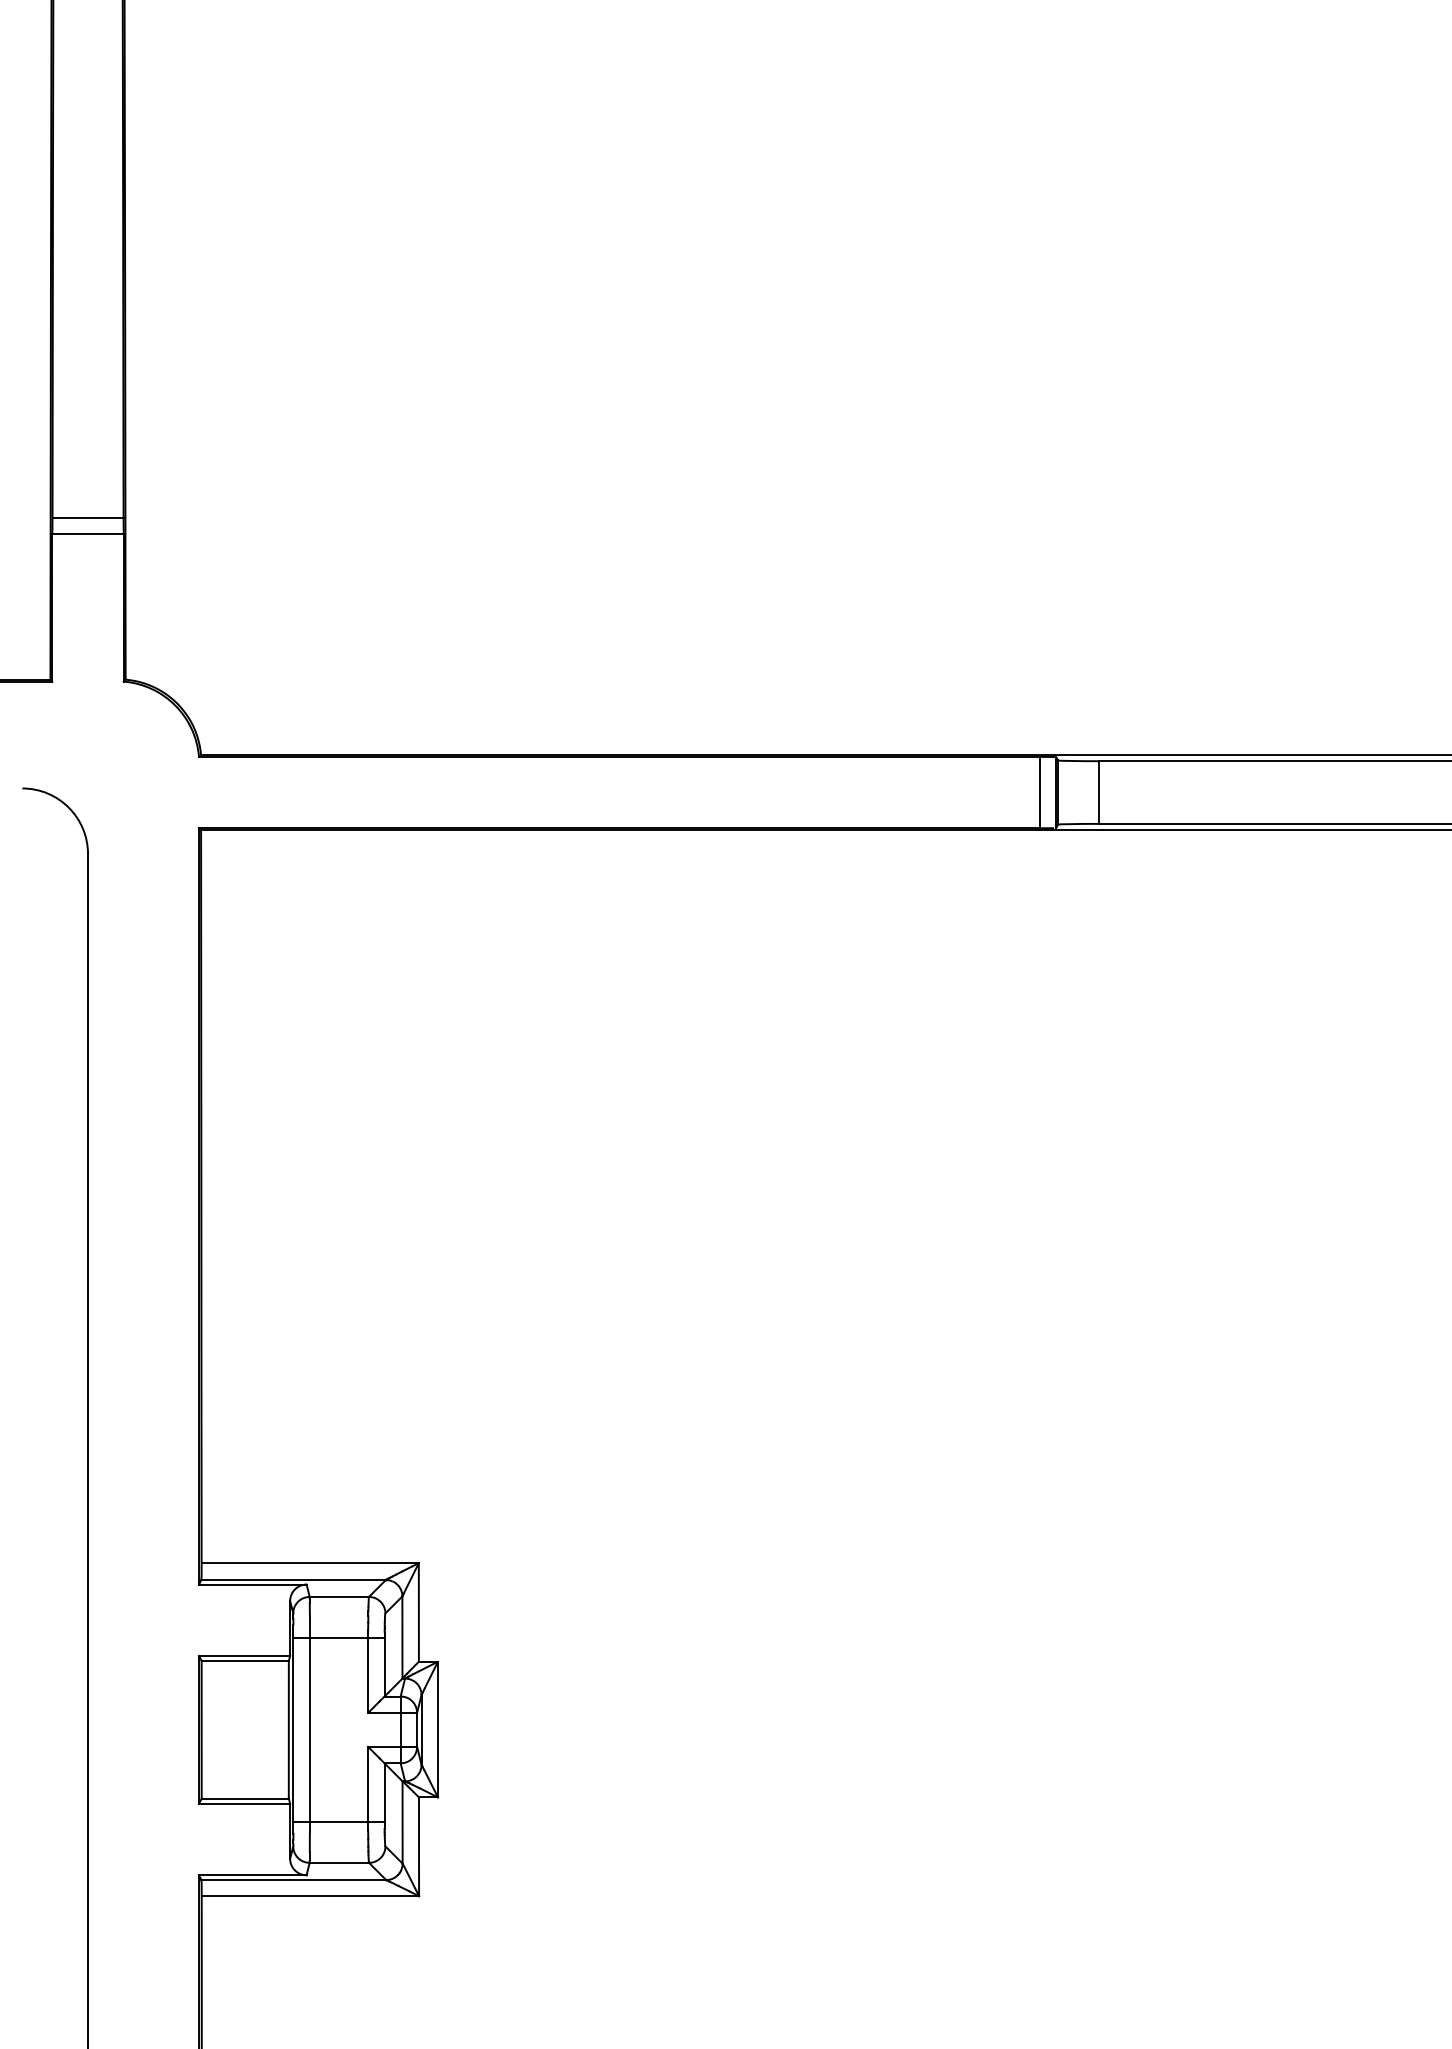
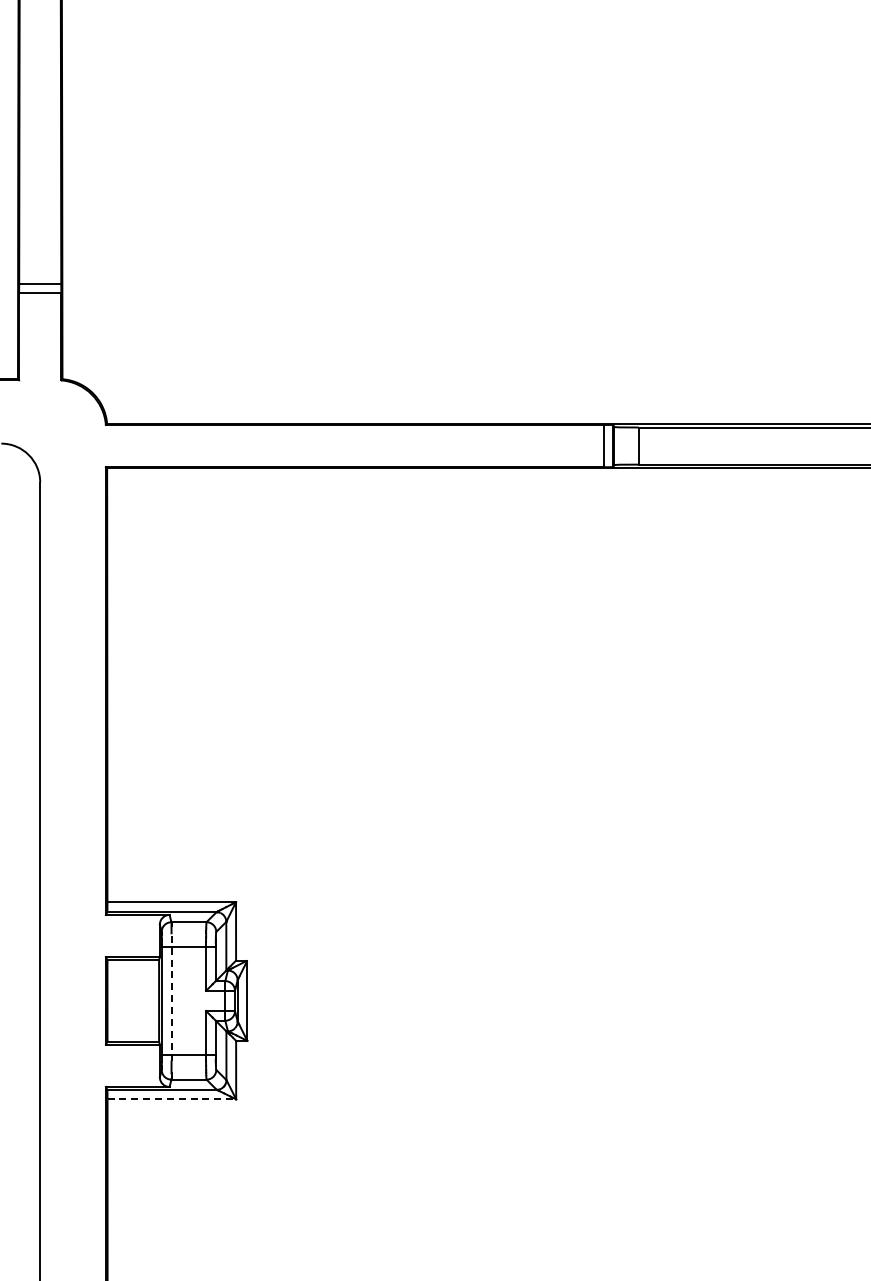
line: (309, 1722) -> (171, 996), solid -> dashed
line: (311, 1896) -> (172, 1099), solid -> dashed

